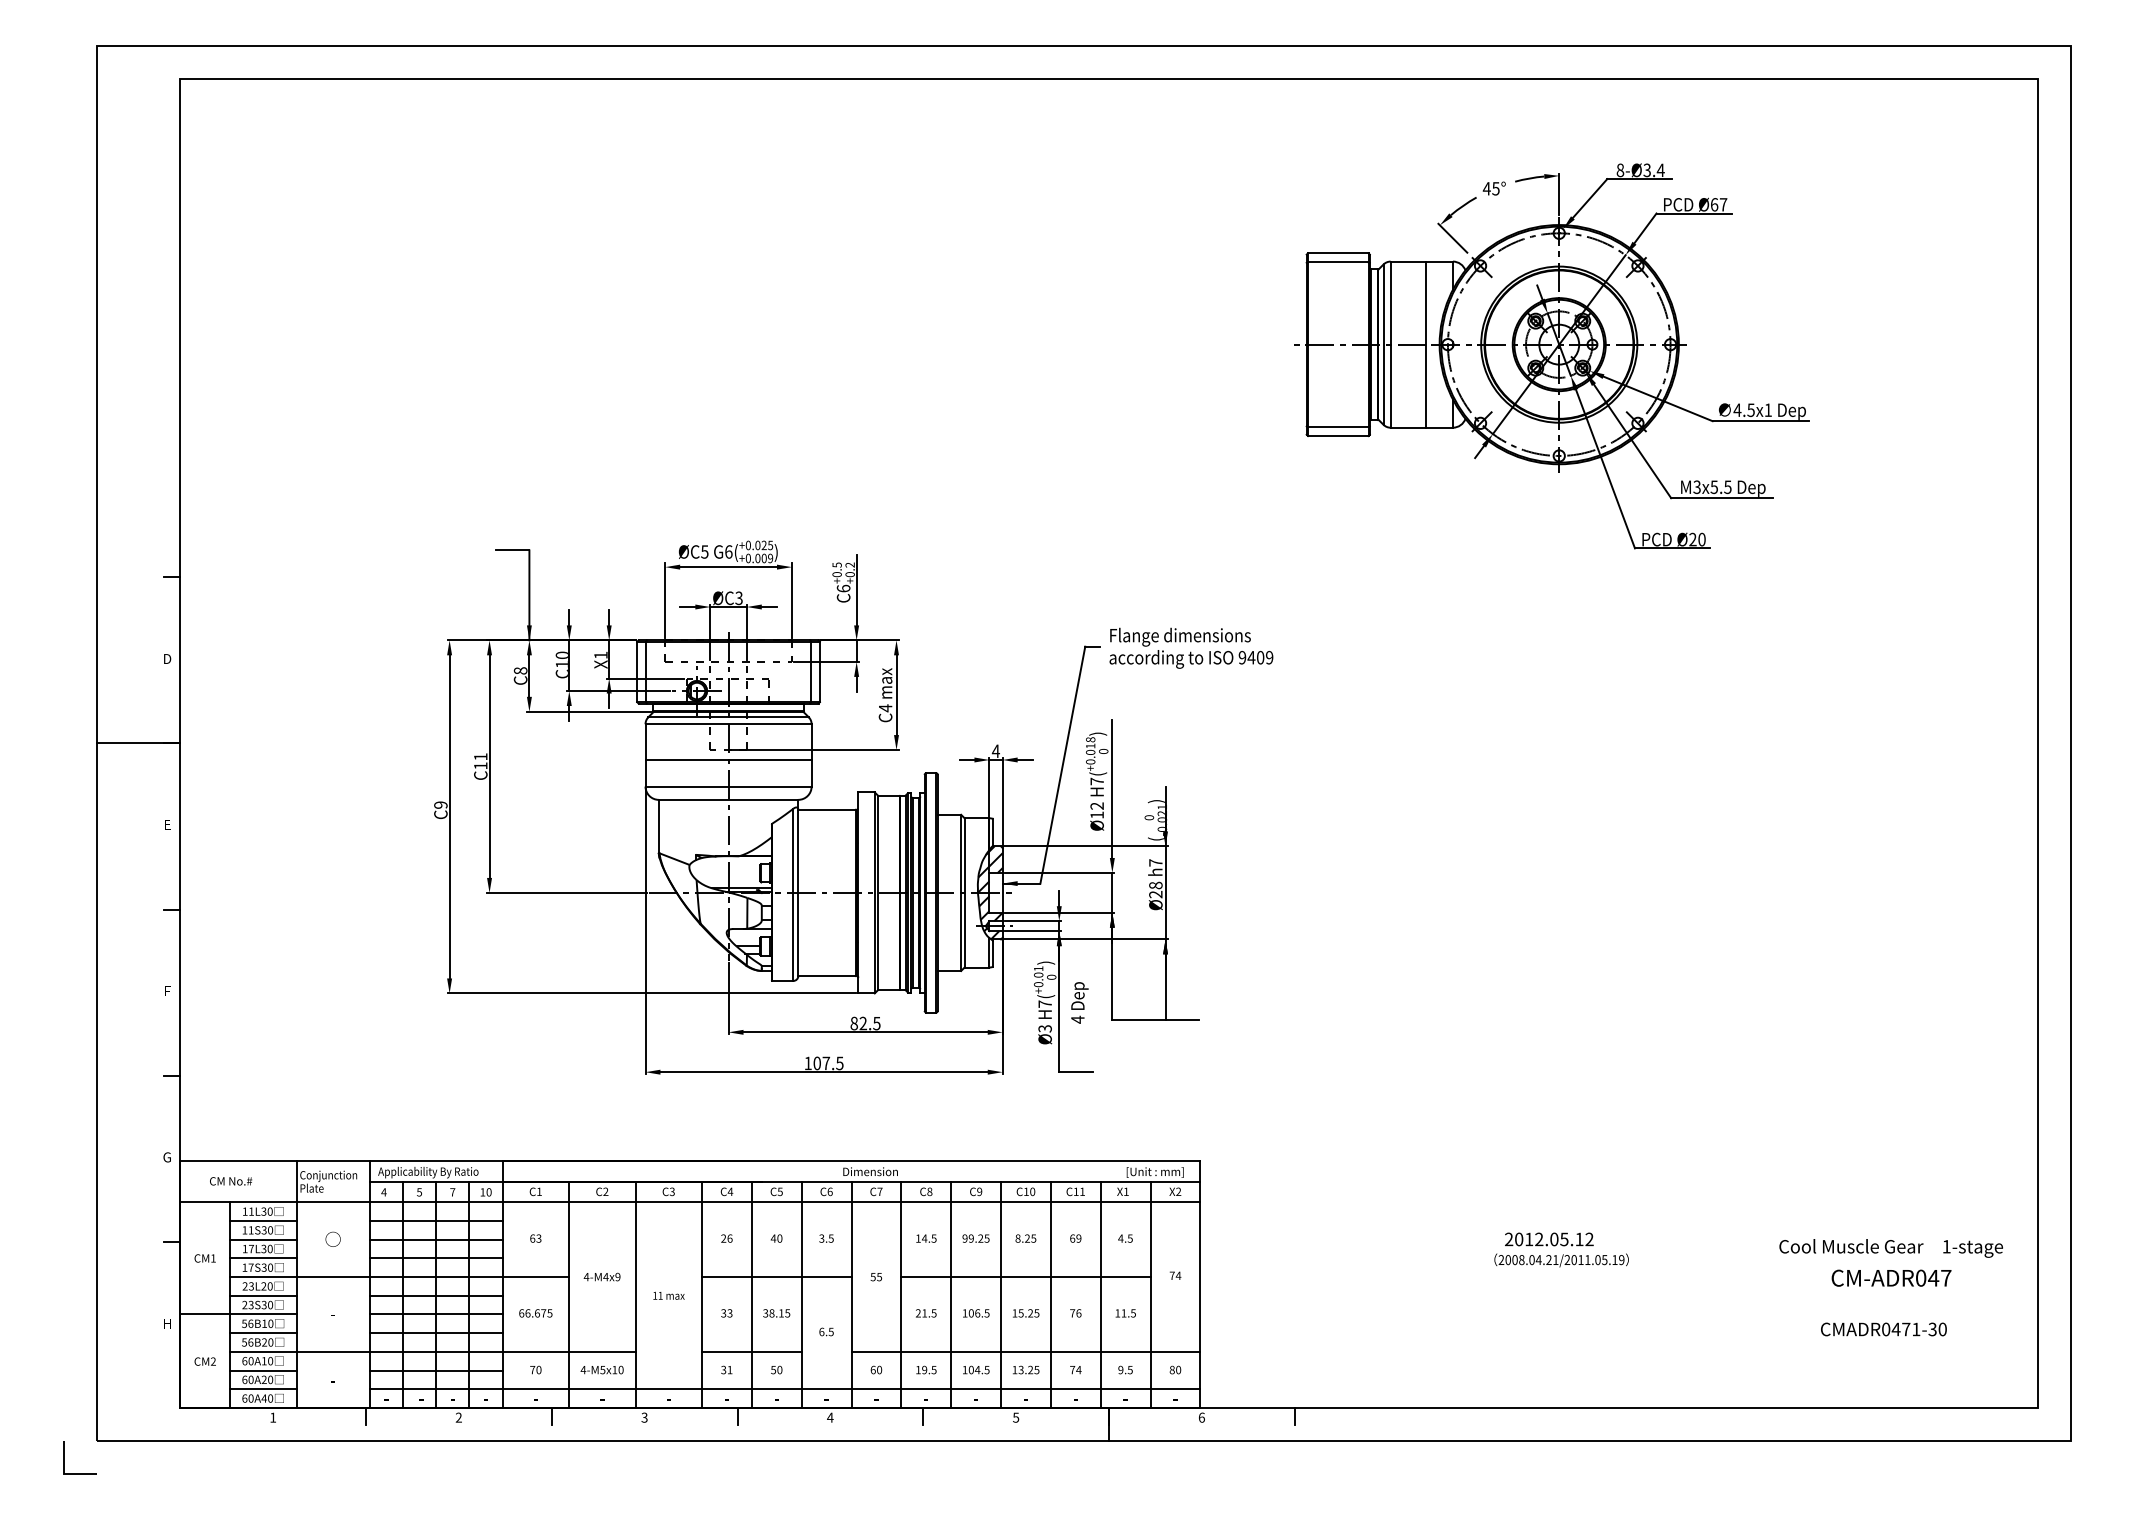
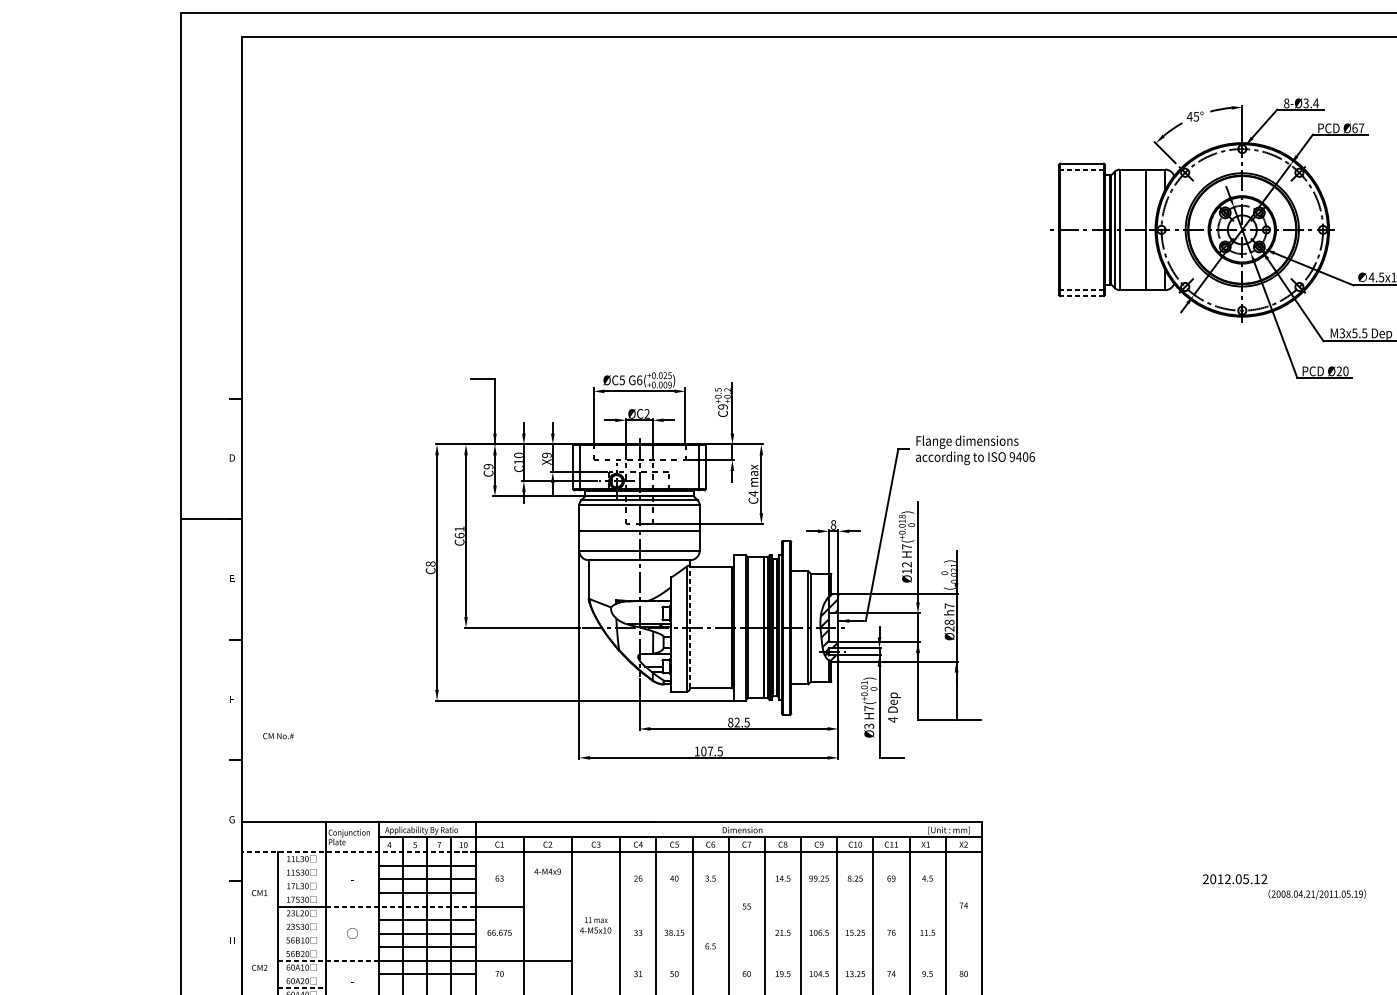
line: (1337, 262) -> (1081, 170), solid -> dashed
line: (1337, 426) -> (1081, 289), solid -> dashed
line: (1337, 436) -> (1081, 296), solid -> dashed
text: (843, 588) -> (722, 406), C6 -> C9
text: (738, 598) -> (646, 414), ØC3 -> ØC2
text: (600, 655) -> (546, 455), X1 -> X9
text: (1269, 657) -> (1032, 456), 9409 -> 9406
text: (520, 670) -> (488, 466), C8 -> C9
text: (995, 751) -> (833, 525), 4 -> 8
text: (480, 765) -> (459, 535), C11 -> C61
text: (440, 804) -> (430, 563), C9 -> C8
line: (798, 892) -> (690, 627), solid -> dashed
text: (231, 1181) -> (278, 736), moved
line: (340, 1202) -> (357, 852), solid -> dashed
line: (263, 1221) -> (301, 866), removed
text: (332, 1238) -> (352, 878), ○ -> -
line: (263, 1239) -> (301, 879), removed
line: (263, 1258) -> (301, 893), removed
text: (1561, 1260) -> (1317, 894), moved
text: (601, 1276) -> (547, 871), moved
line: (400, 1277) -> (401, 906), solid -> dashed
line: (776, 1277) -> (674, 906), removed
line: (1025, 1277) -> (854, 906), removed
line: (263, 1295) -> (301, 919), removed
text: (332, 1313) -> (352, 932), - -> ○
line: (238, 1314) -> (283, 933), removed
line: (263, 1333) -> (301, 947), removed
line: (299, 1351) -> (328, 960), solid -> dashed
line: (751, 1351) -> (656, 960), removed
line: (1025, 1351) -> (854, 960), removed
text: (601, 1369) -> (595, 930), moved
line: (263, 1370) -> (301, 974), removed
line: (263, 1389) -> (301, 988), solid -> dashed
line: (784, 1389) -> (680, 988), removed

